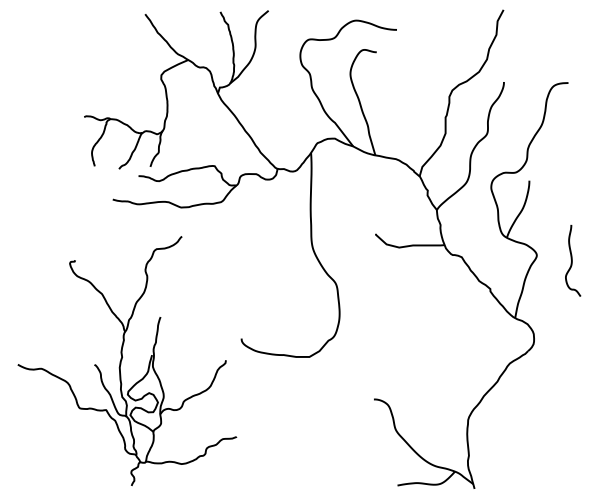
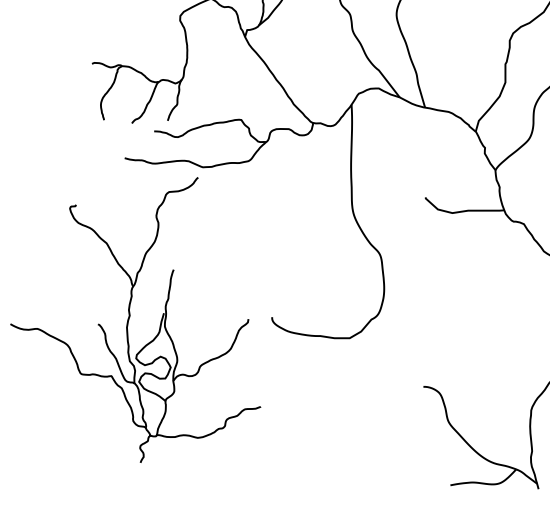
part: (127, 360) -> (135, 319), moved

